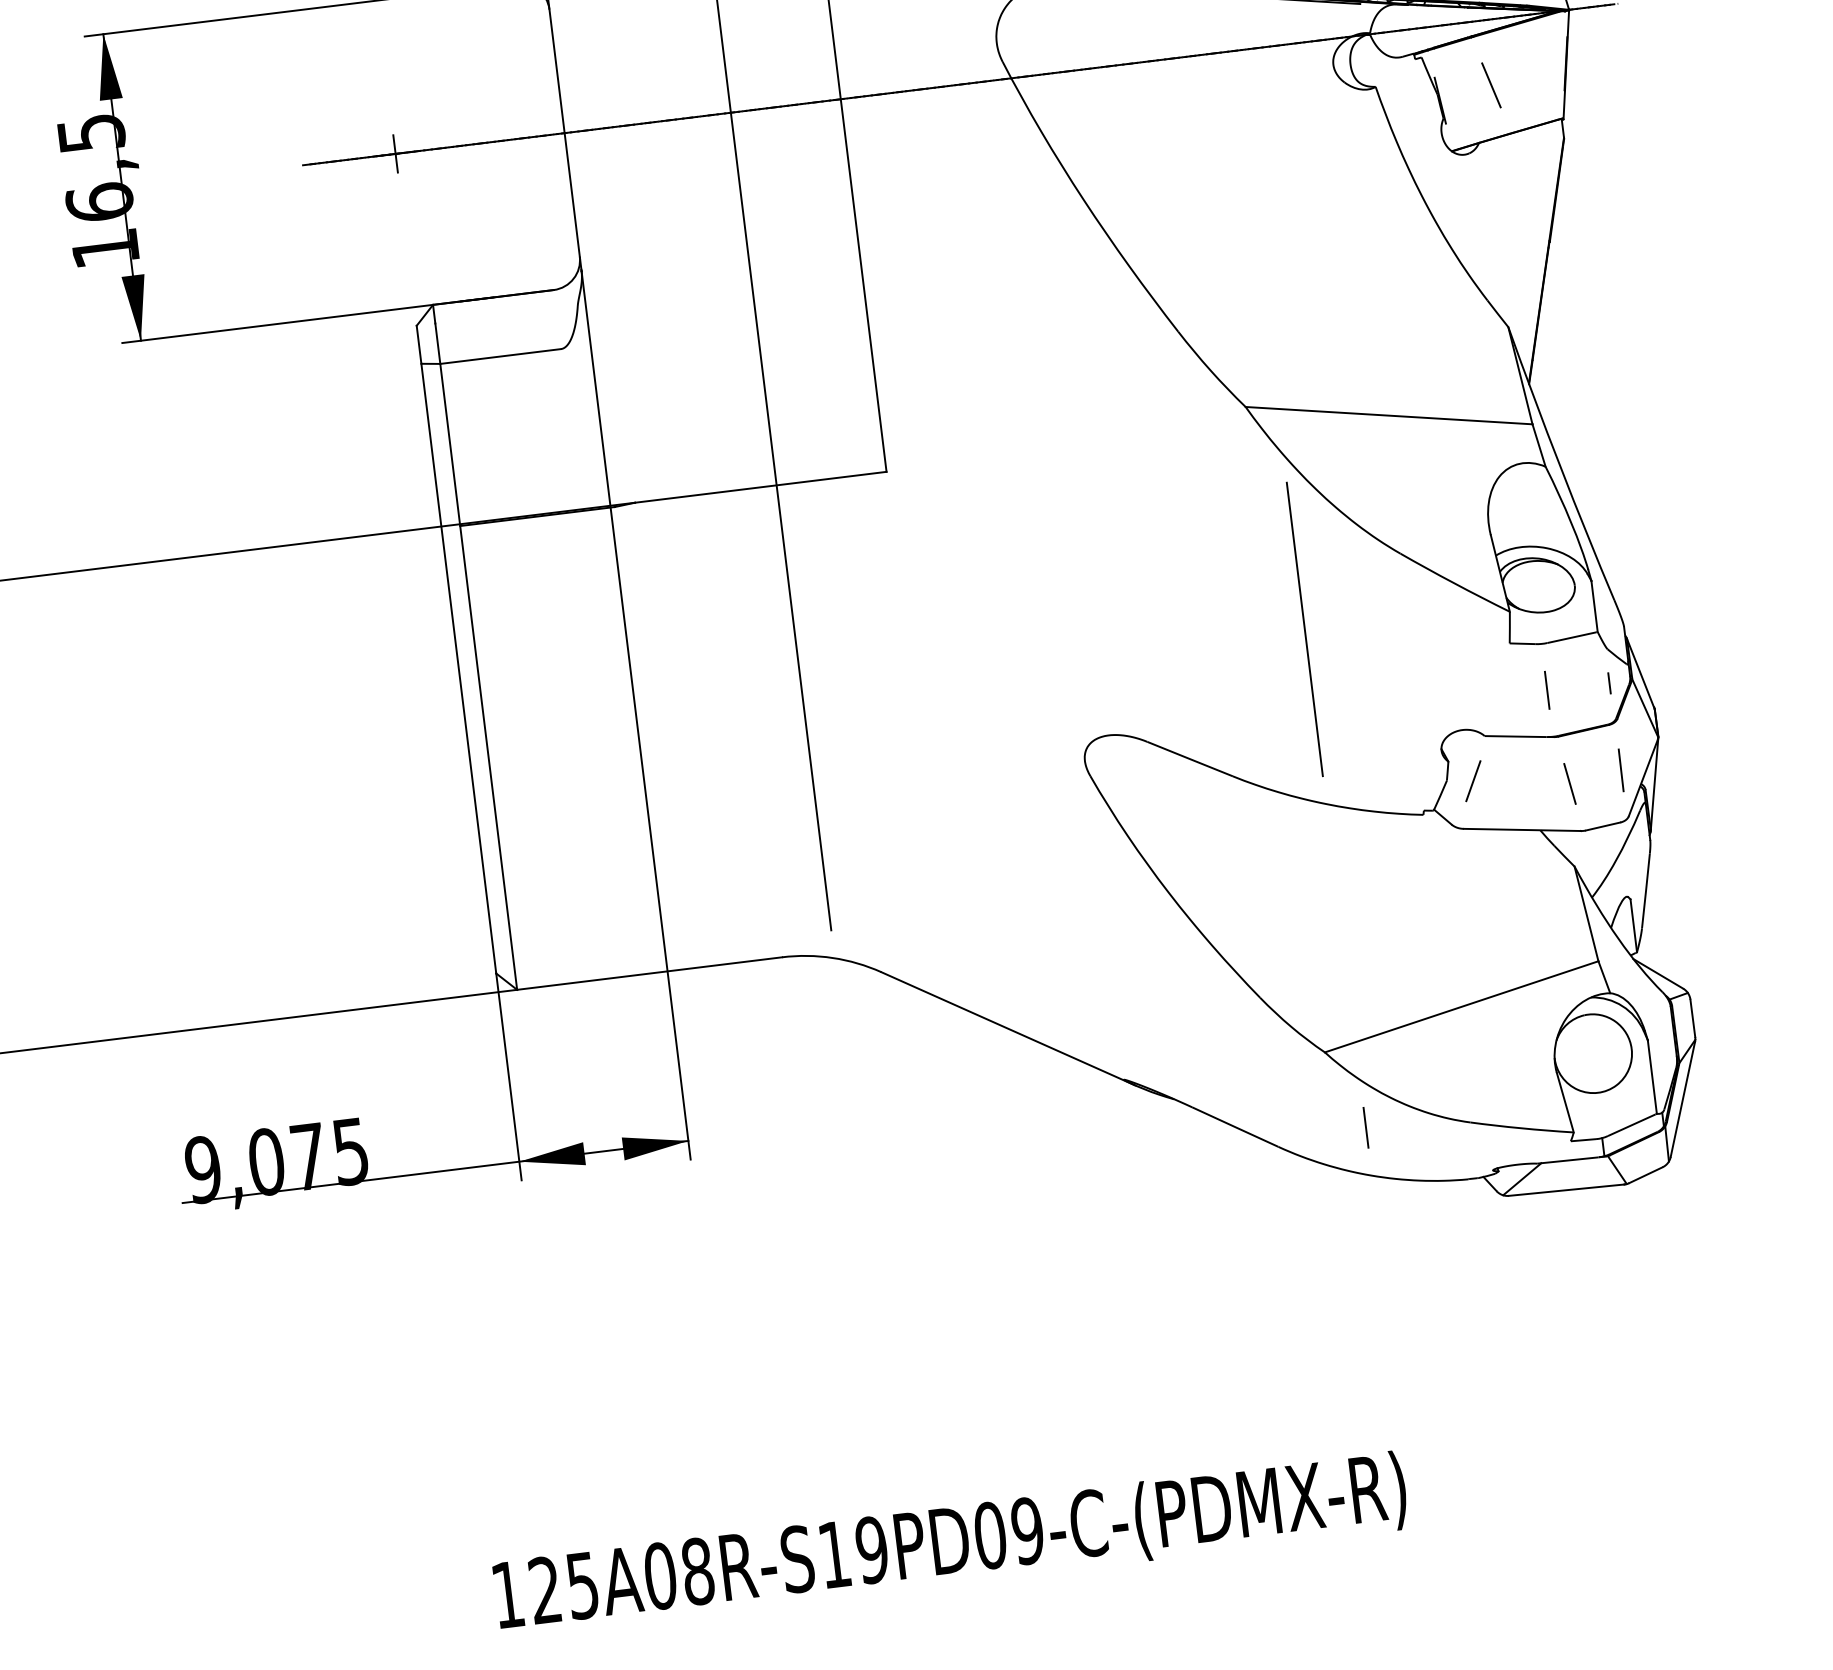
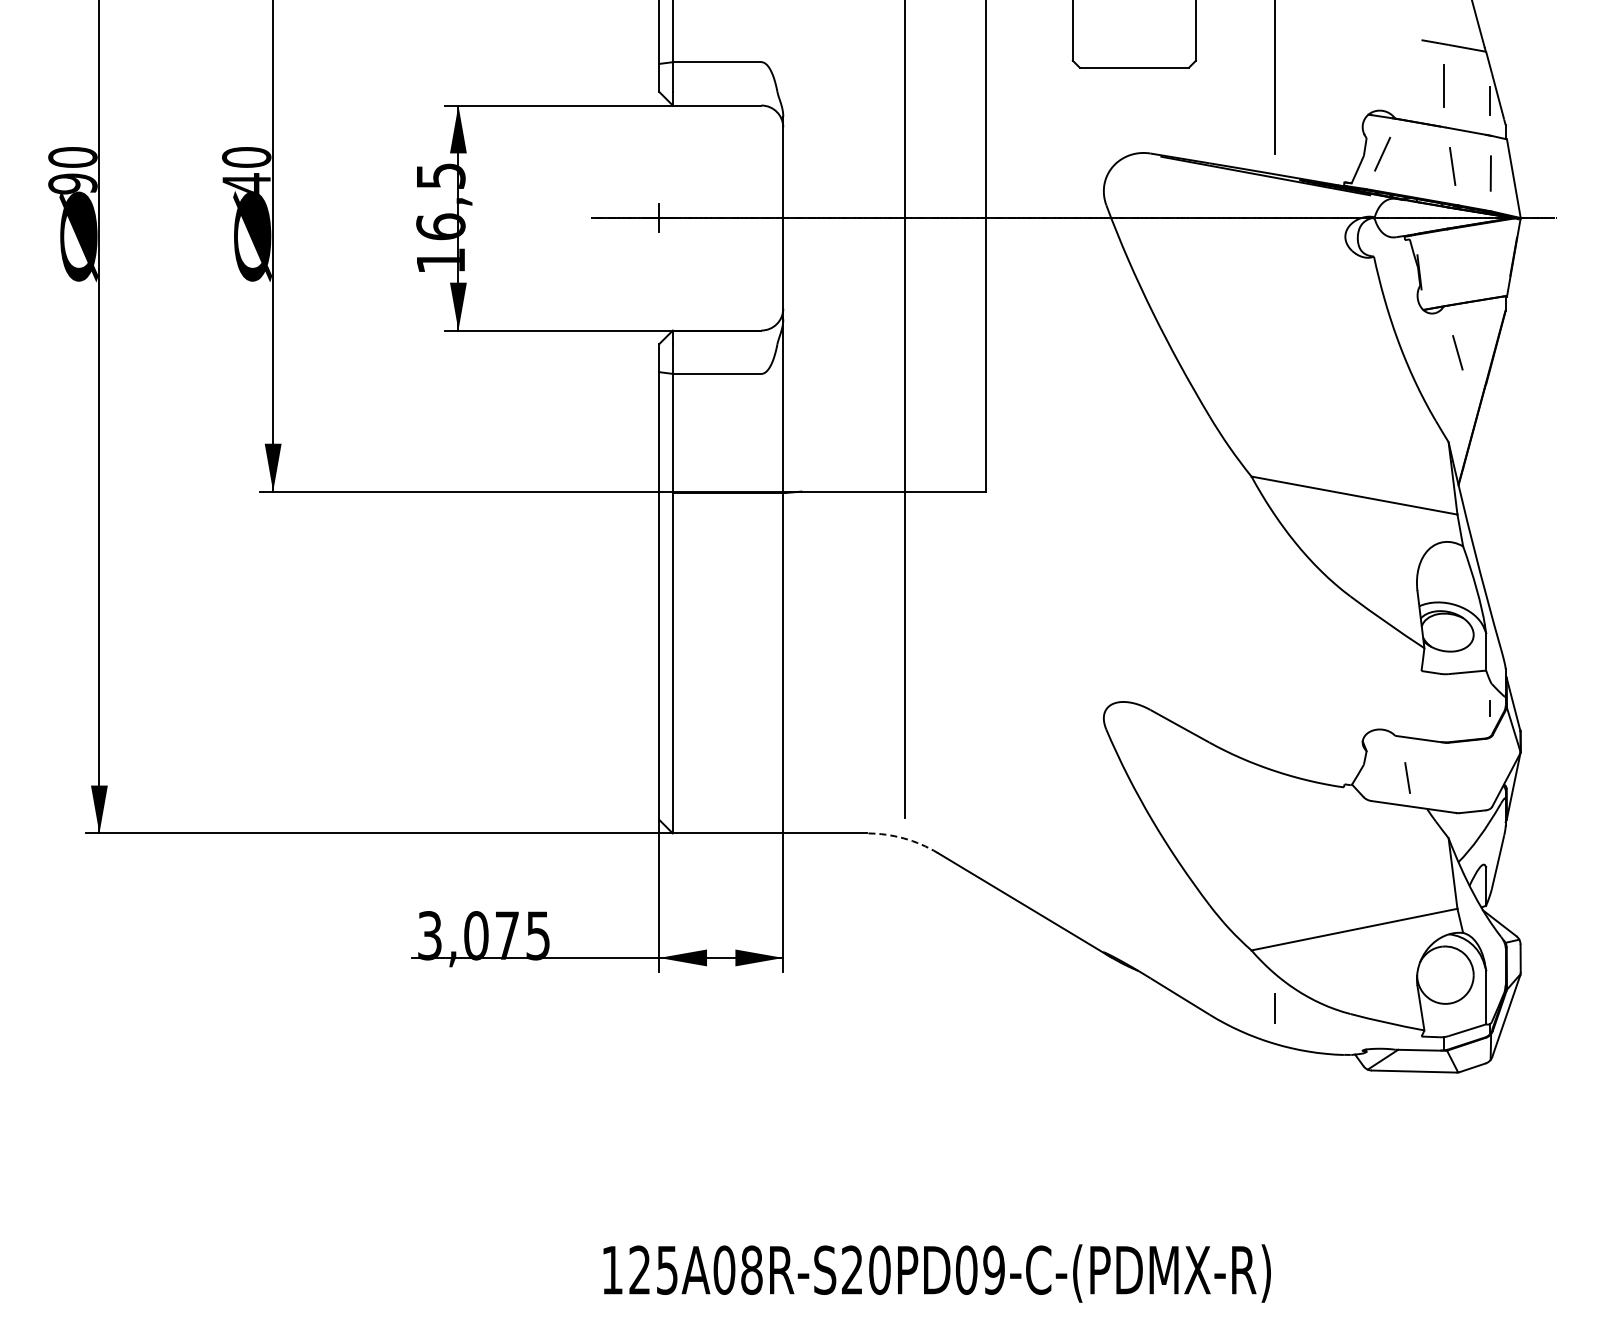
line: (1490, 85) -> (1457, 352), moved
line: (1304, 629) -> (1274, 642), removed
line: (1547, 689) -> (1444, 707), removed
line: (1620, 770) -> (1490, 772), removed
line: (1472, 781) -> (1382, 767), removed
line: (1569, 783) -> (1407, 777), moved
arc: (832, 958) -> (903, 838), solid -> dashed
text: (202, 1169) -> (429, 935), 9,075 -> 3,075
text: (853, 1551) -> (866, 1269), 125A08R-S19PD09-C-(PDMX-R) -> 125A08R-S20PD09-C-(PDMX-R)

